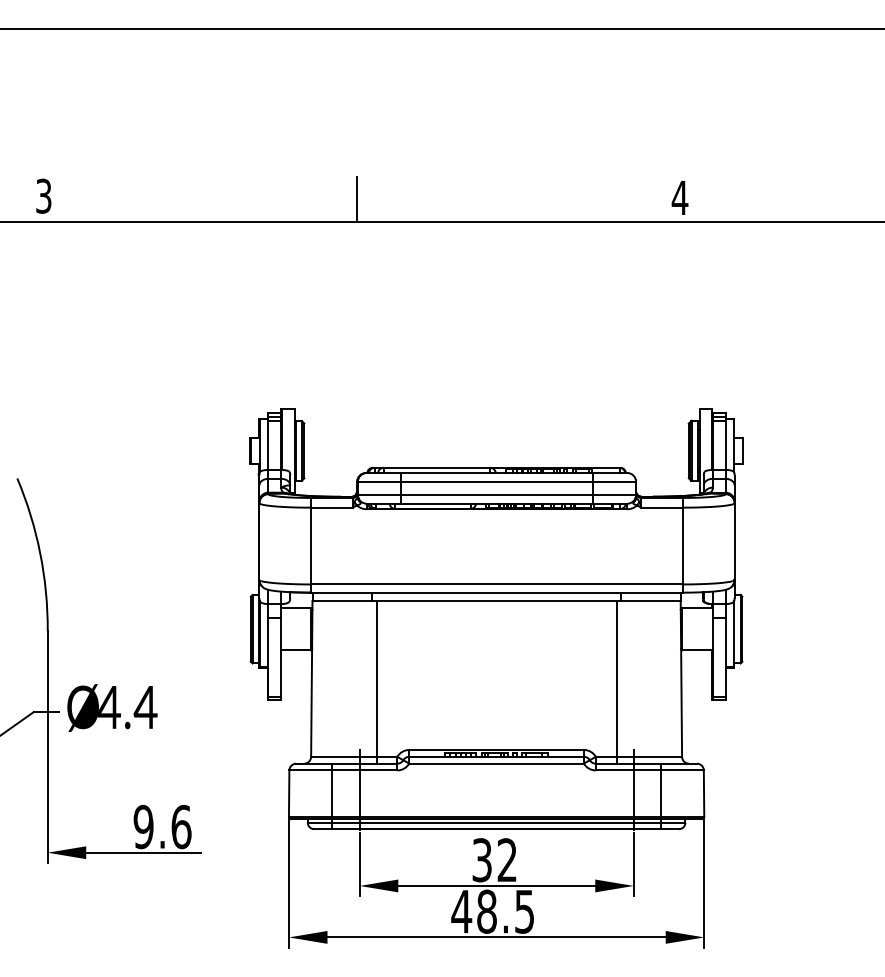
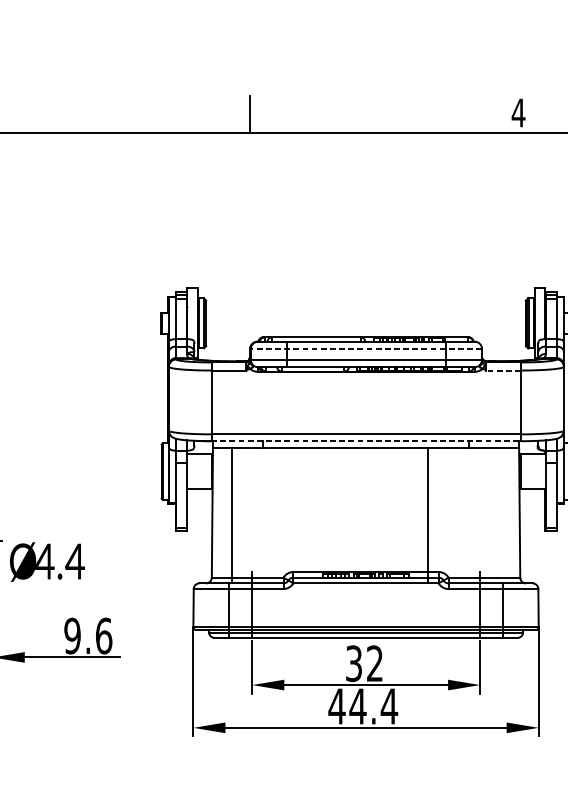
line: (496, 481) -> (365, 348), solid -> dashed
line: (662, 507) -> (503, 370), solid -> dashed
line: (497, 592) -> (366, 441), solid -> dashed
line: (376, 681) -> (232, 515), moved
line: (616, 681) -> (428, 515), moved
text: (112, 707) -> (47, 561), moved
text: (505, 911) -> (373, 706), 48.5 -> 44.4

